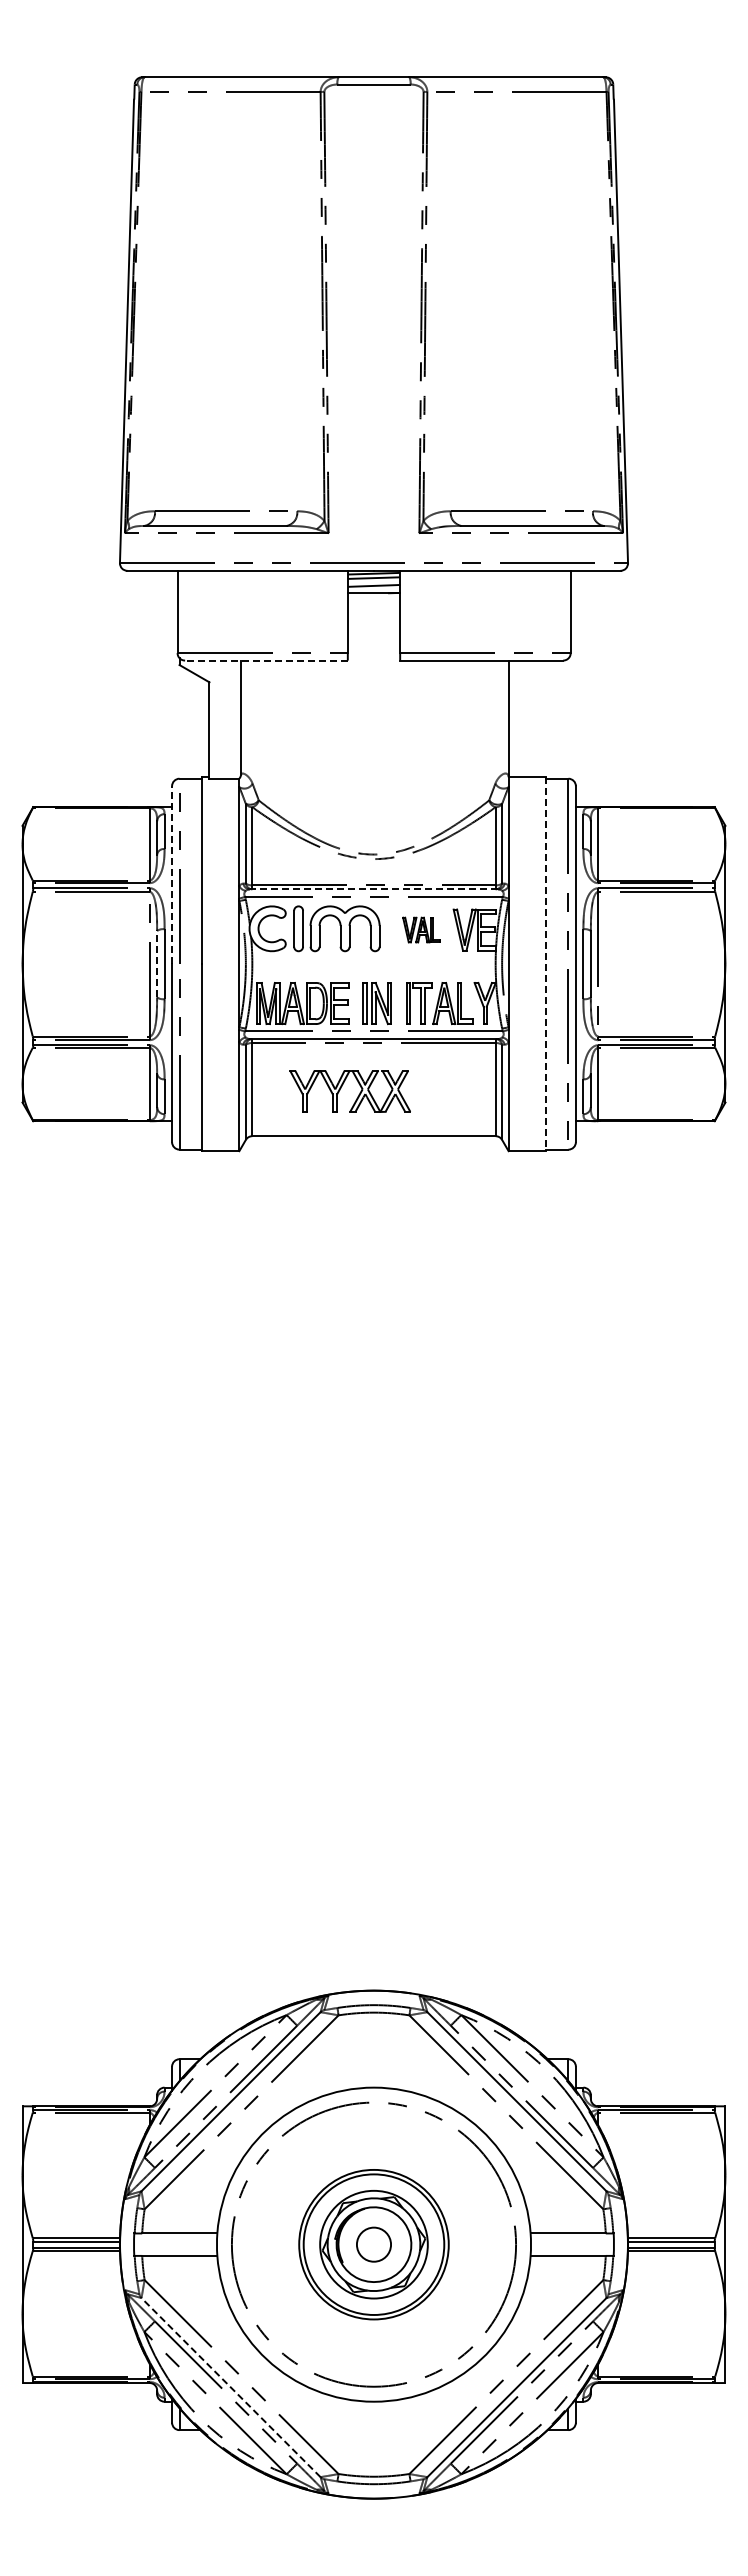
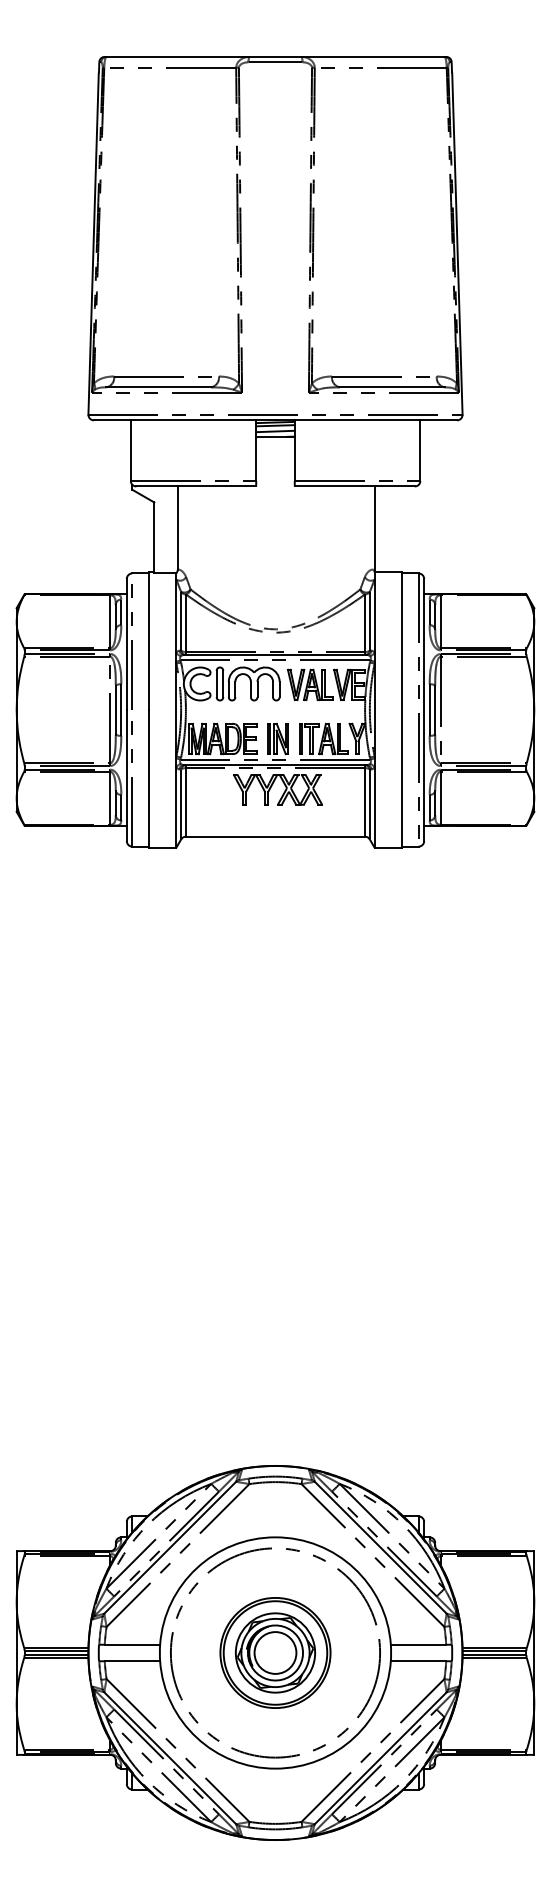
line: (265, 660) -> (195, 486), dashed -> solid
line: (172, 875) -> (127, 644), dashed -> solid
line: (373, 889) -> (275, 655), dashed -> solid
part: (421, 929) -> (310, 684), size x1.67
line: (157, 963) -> (116, 709), dashed -> solid
line: (545, 964) -> (401, 710), dashed -> solid
part: (341, 1088) -> (271, 787), moved
circle: (373, 2244) -> (275, 1652), size x1.67
line: (231, 2387) -> (170, 1758), dashed -> solid

